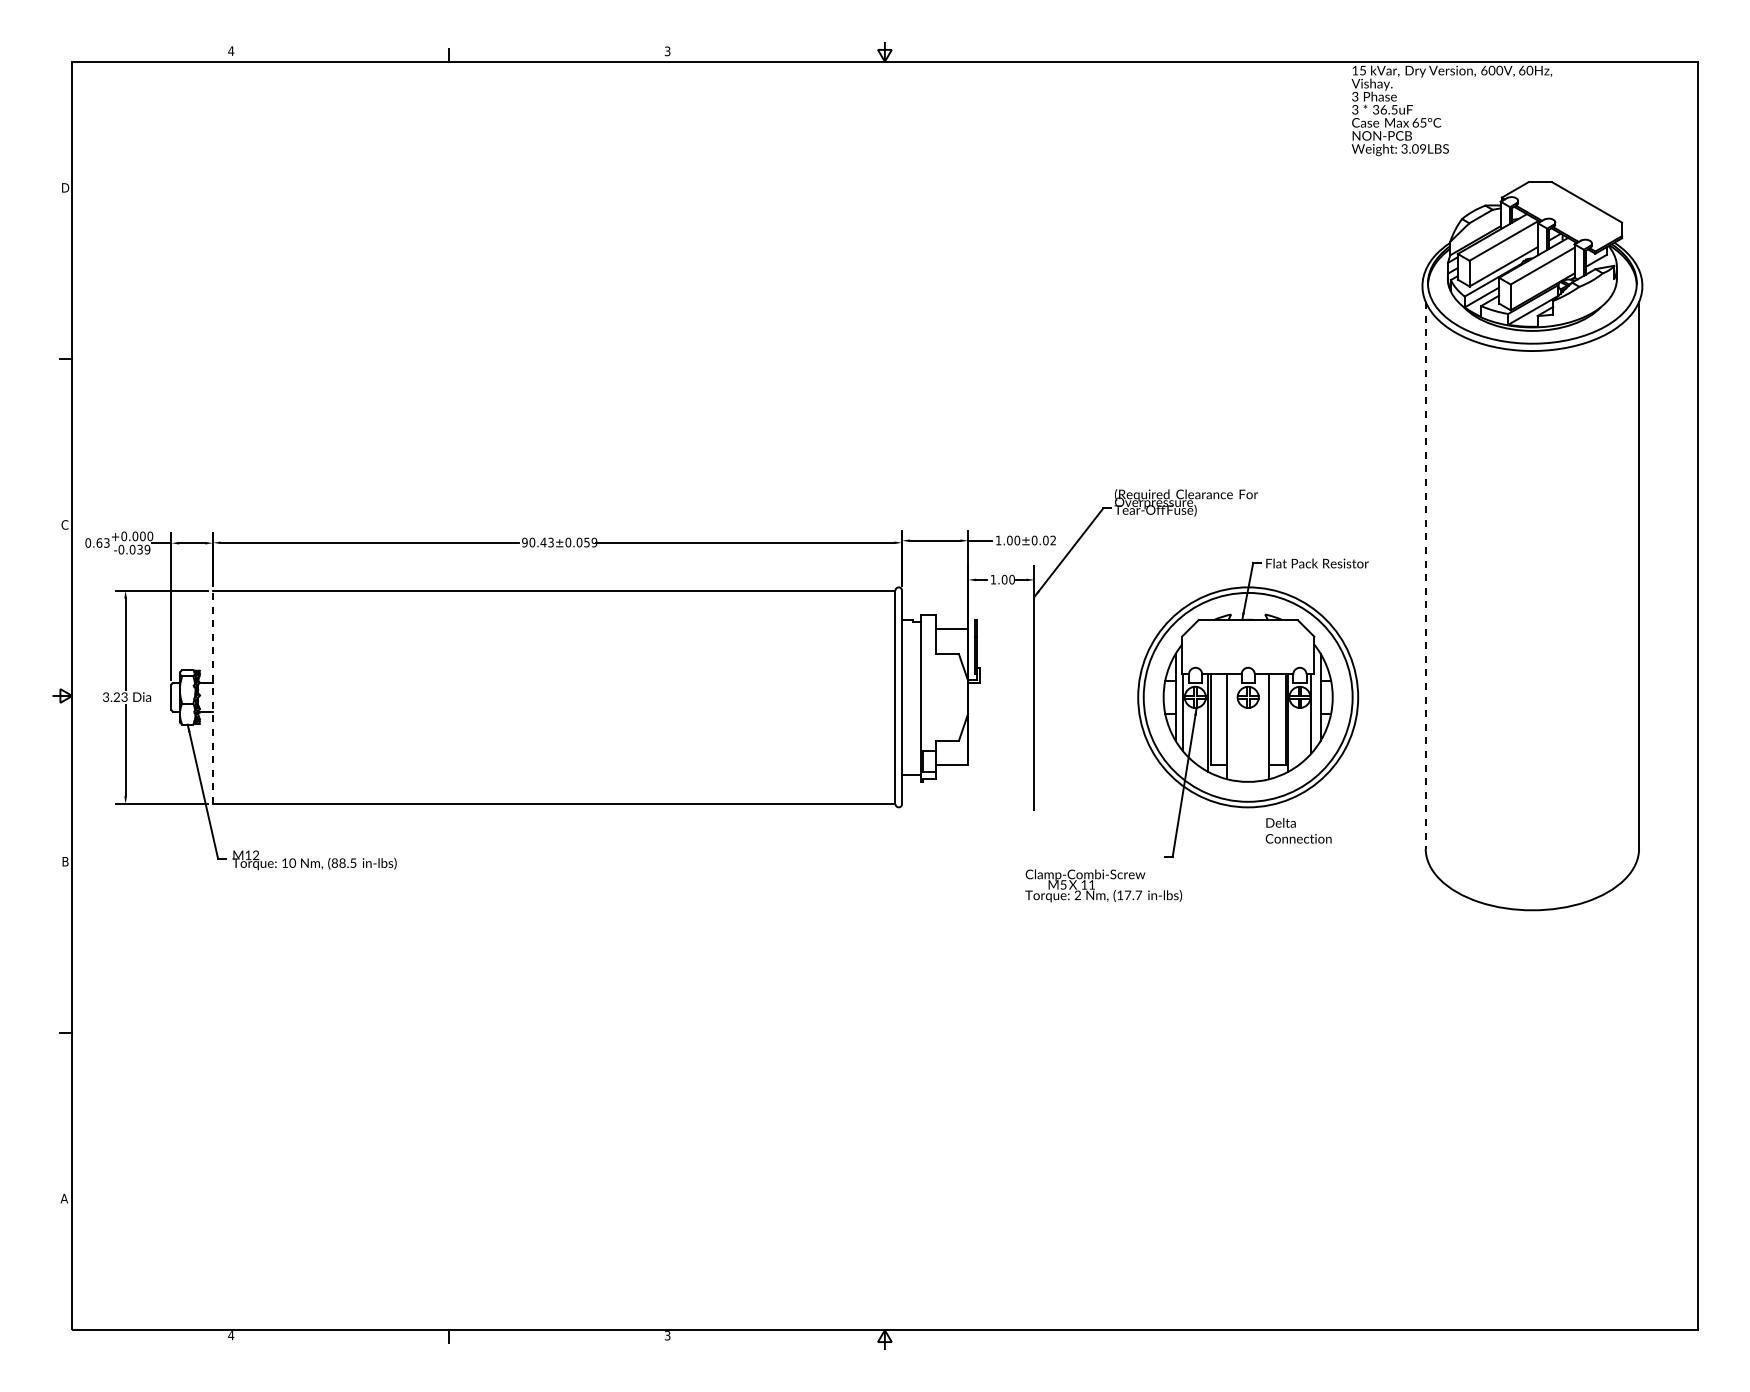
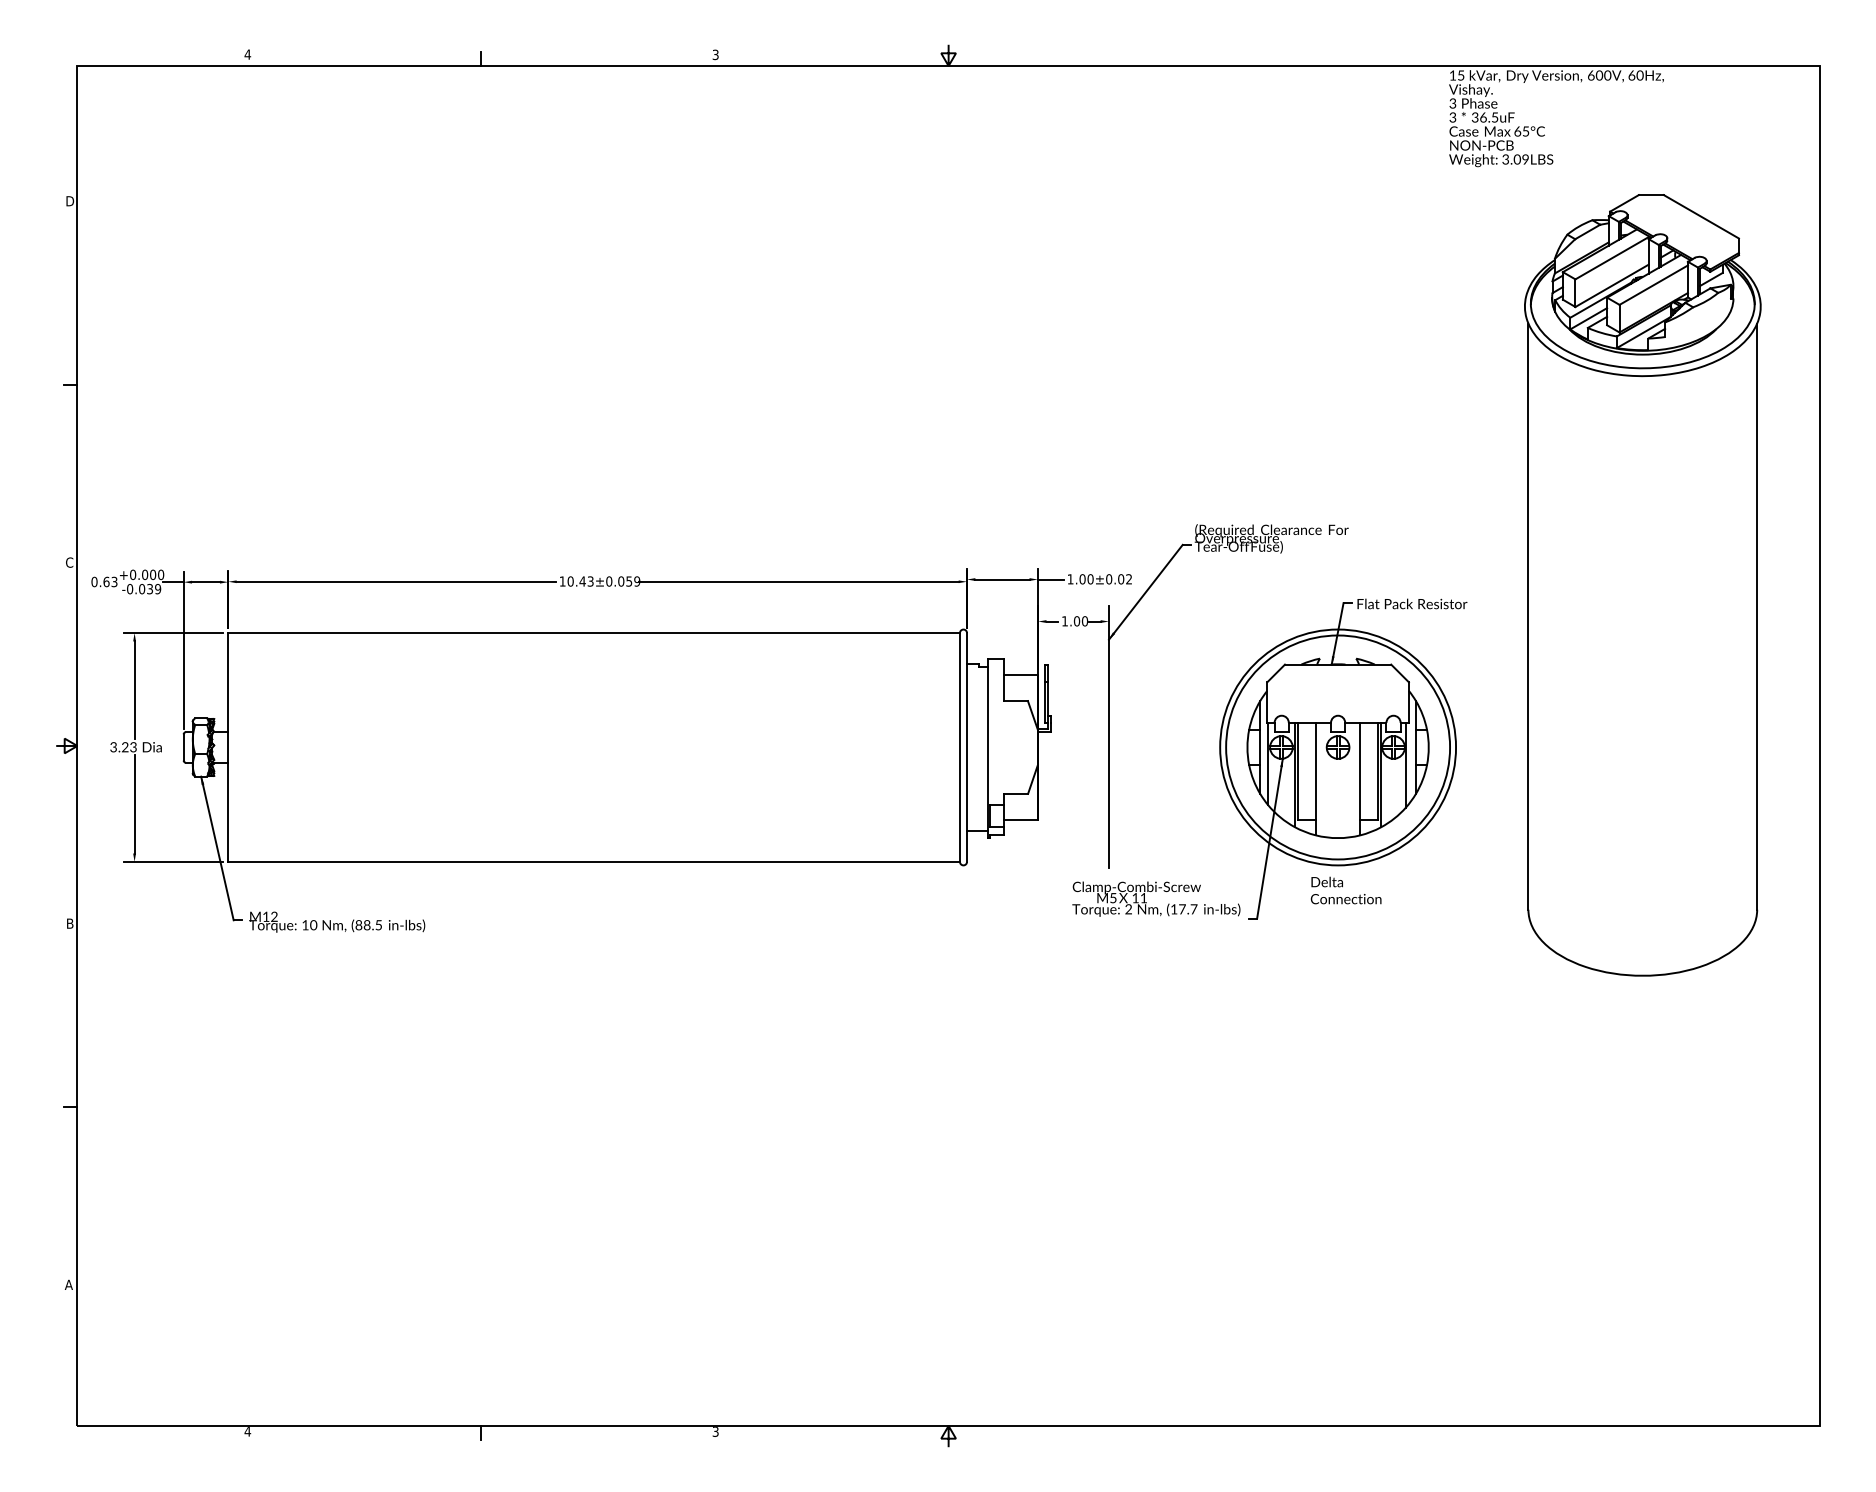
text: (524, 542) -> (562, 581), 90.43±0.059 -> 10.43±0.059
line: (1425, 575) -> (1528, 616), dashed -> solid
line: (213, 697) -> (228, 747), dashed -> solid
text: (1298, 830) -> (1345, 890), moved
text: (1103, 885) -> (1156, 898), moved

